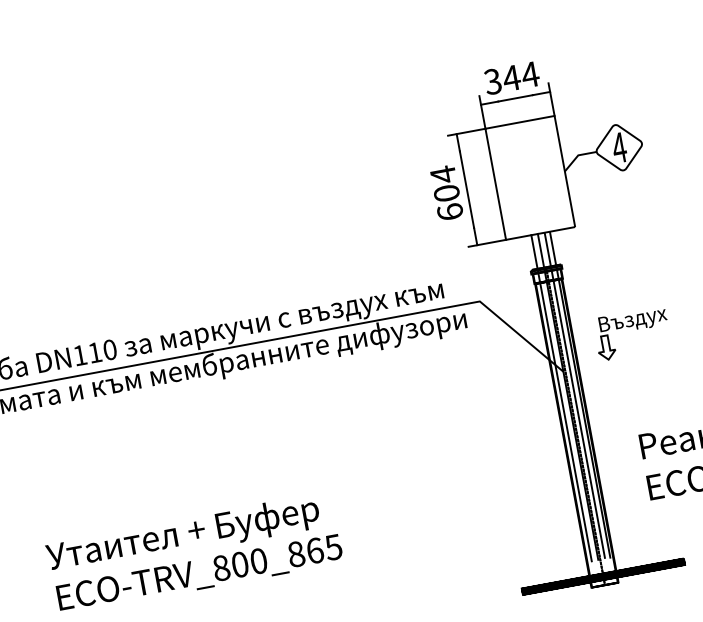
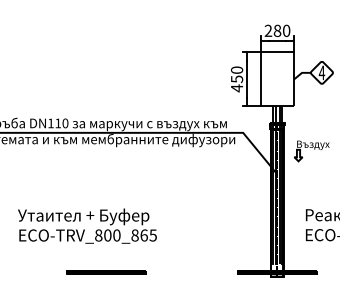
text: (511, 77) -> (277, 30), 344 -> 280
text: (445, 194) -> (236, 79), 604 -> 450
part: (631, 334) -> (311, 151), moved

